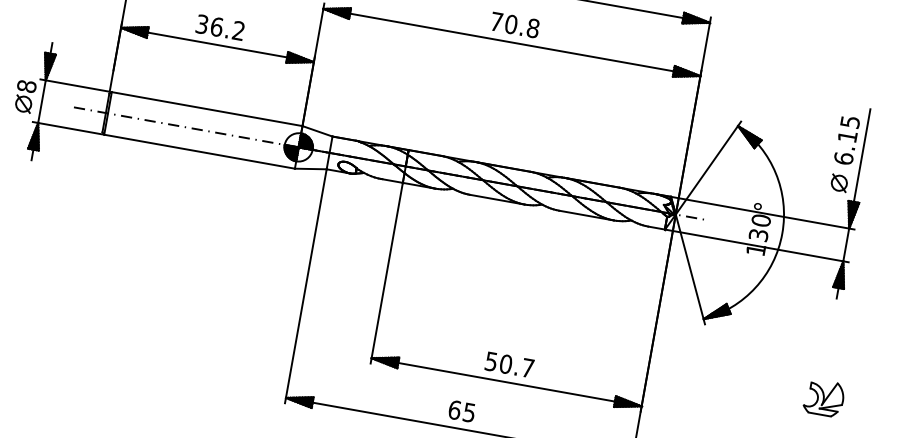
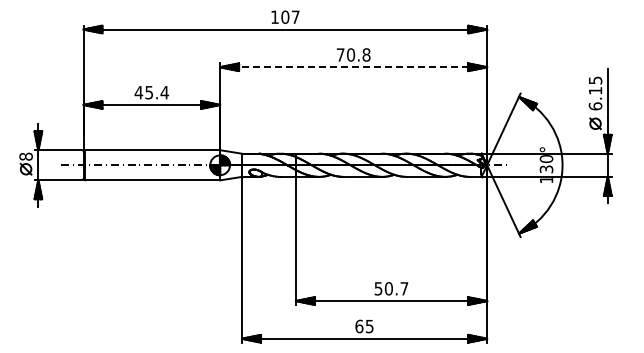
text: (220, 27) -> (151, 92), 36.2 -> 45.4
line: (513, 43) -> (354, 67), solid -> dashed
part: (824, 397) -> (611, 272), removed

